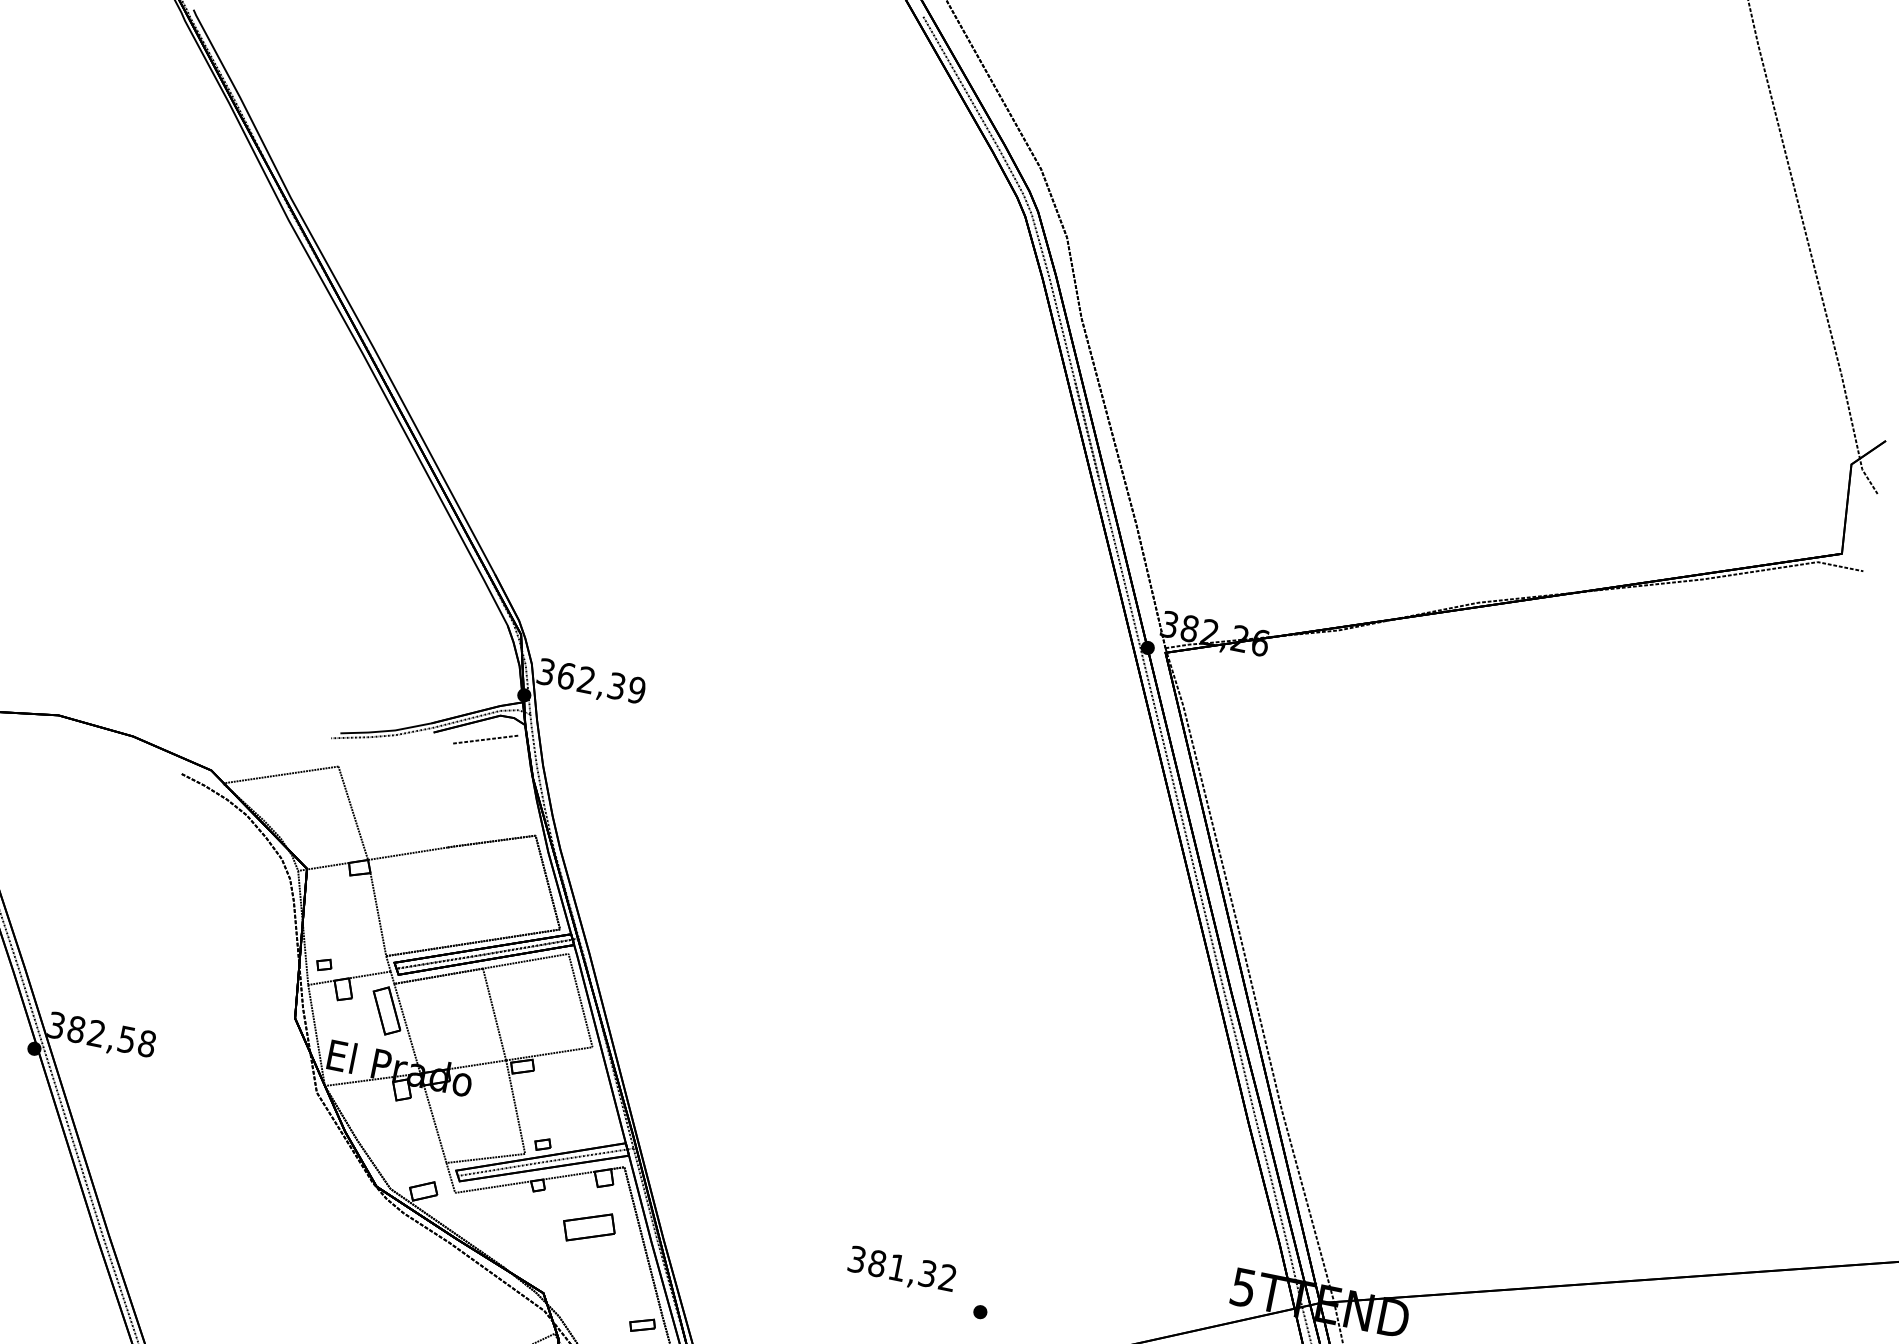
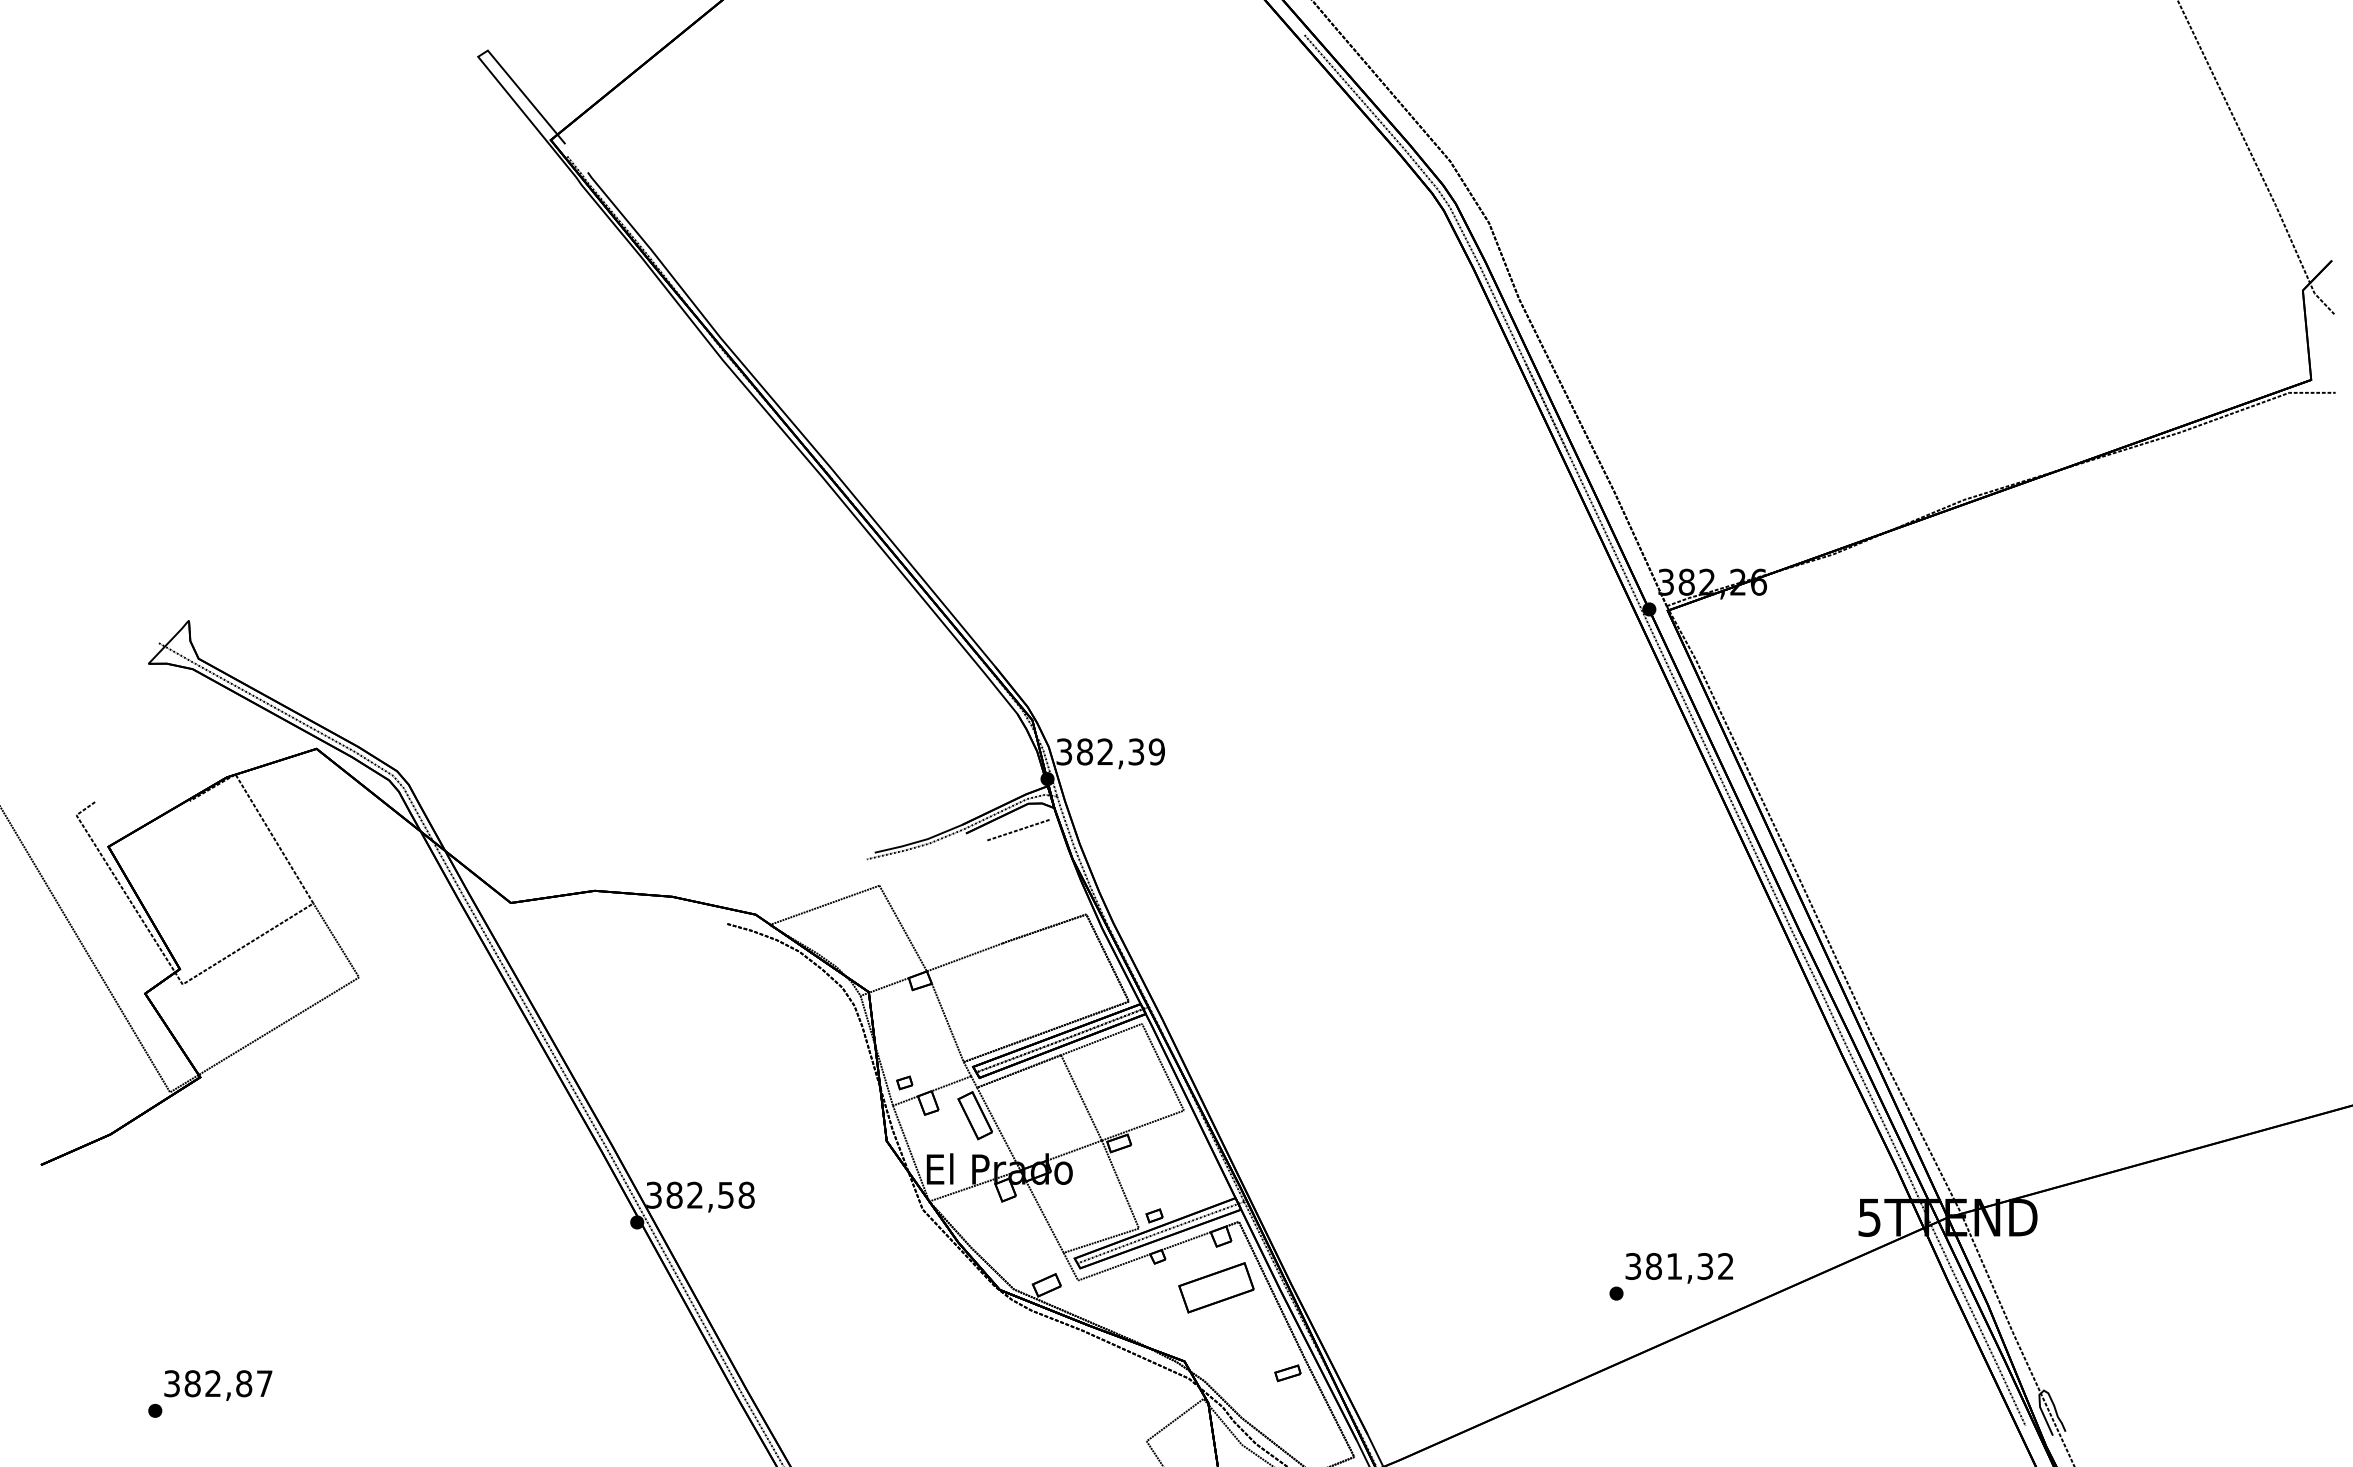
text: (566, 675) -> (1085, 751), 362,39 -> 382,39
part: (589, 1227) -> (1216, 1287), size x1.43
text: (901, 1270) -> (1678, 1268), moved

